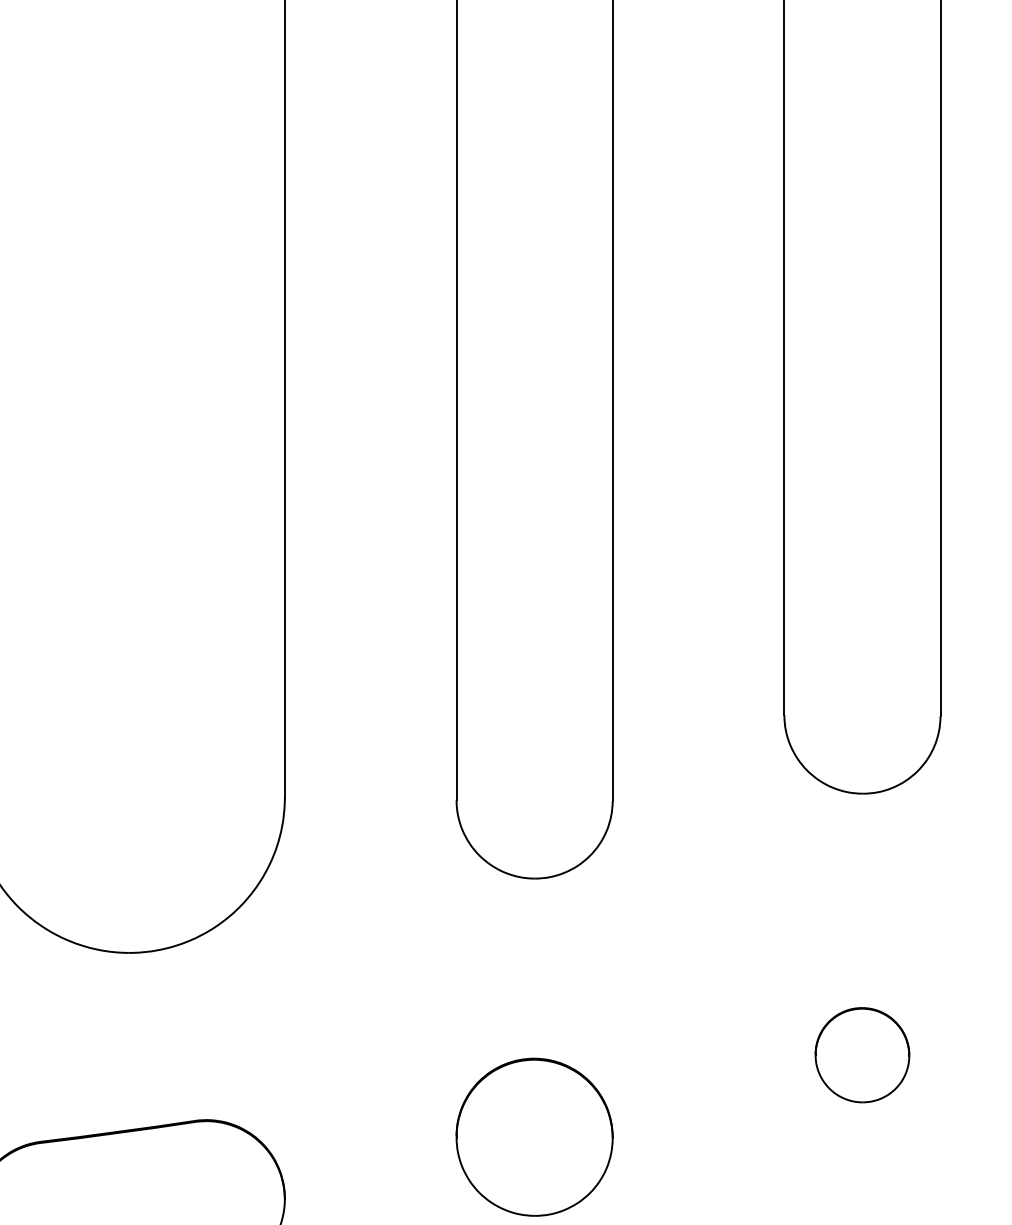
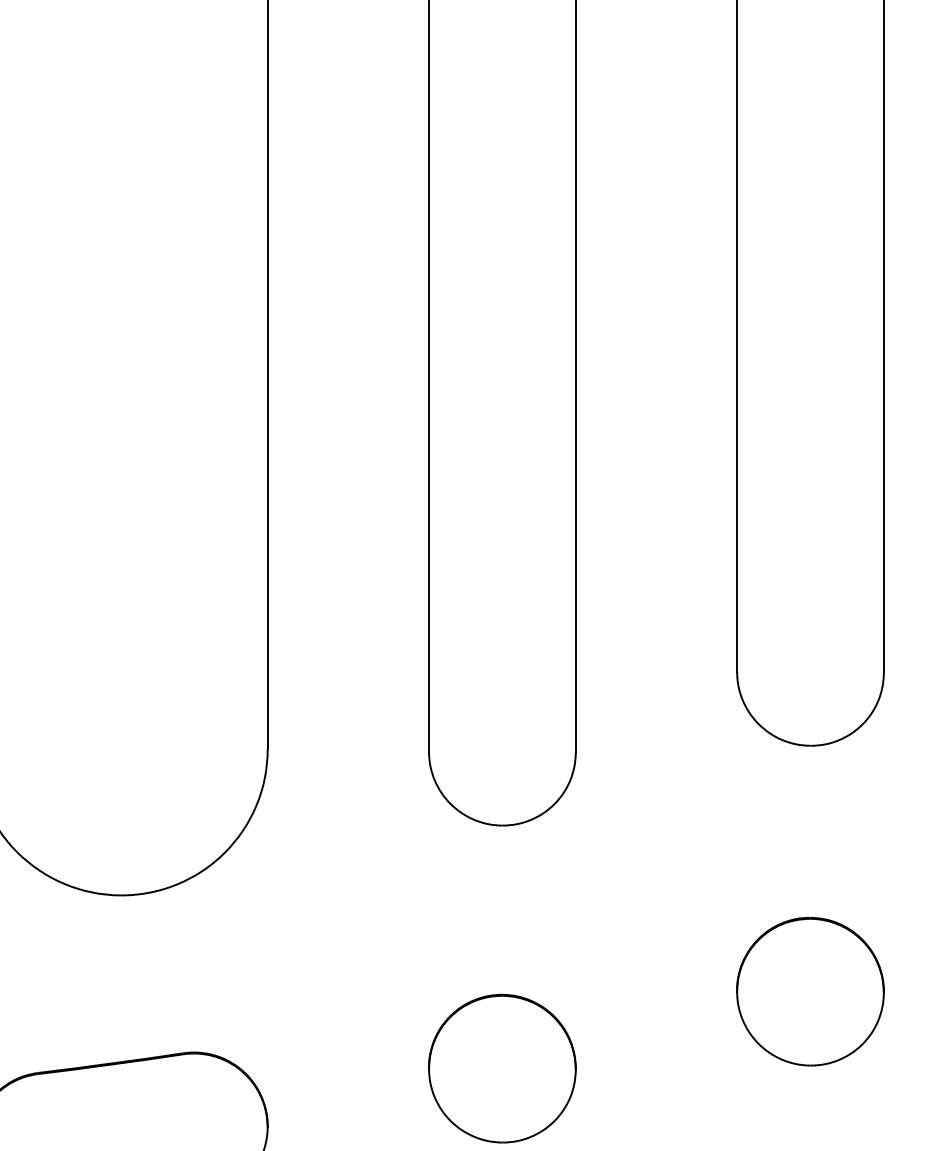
part: (862, 1054) -> (810, 990), size x1.67

